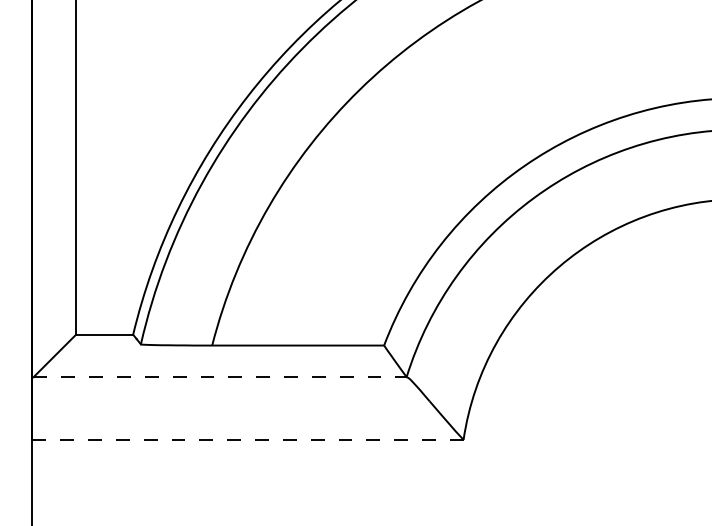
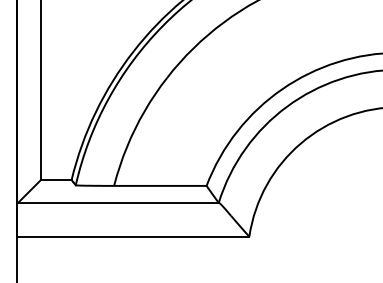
line: (220, 376) -> (118, 202), dashed -> solid
line: (248, 439) -> (133, 236), dashed -> solid

